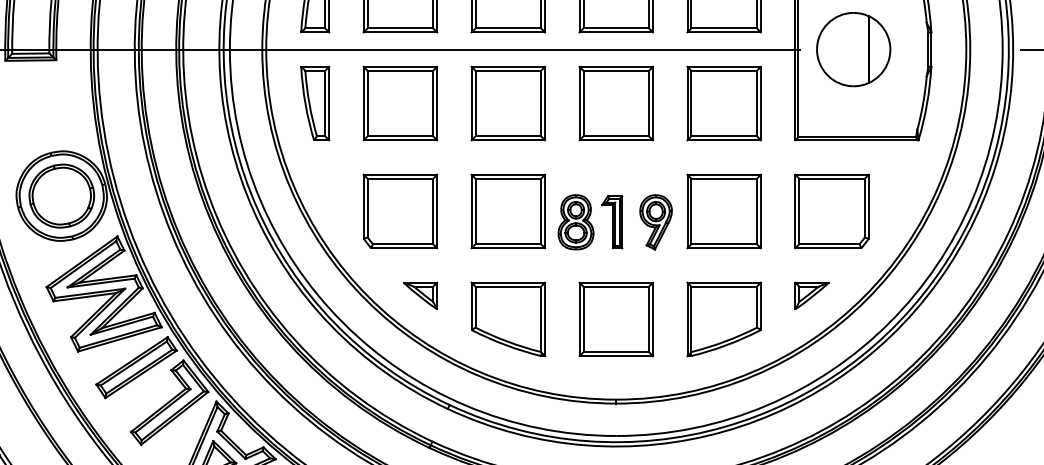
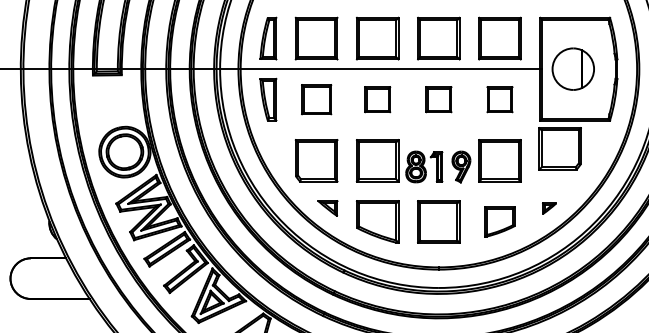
part: (400, 103) -> (316, 99), size x0.7
part: (507, 103) -> (377, 99), size x0.6
part: (615, 103) -> (438, 99), size x0.6
part: (723, 103) -> (499, 99), size x0.6
part: (831, 210) -> (559, 148), moved
part: (811, 295) -> (549, 208), size x0.7
part: (723, 318) -> (499, 221), size x0.7

